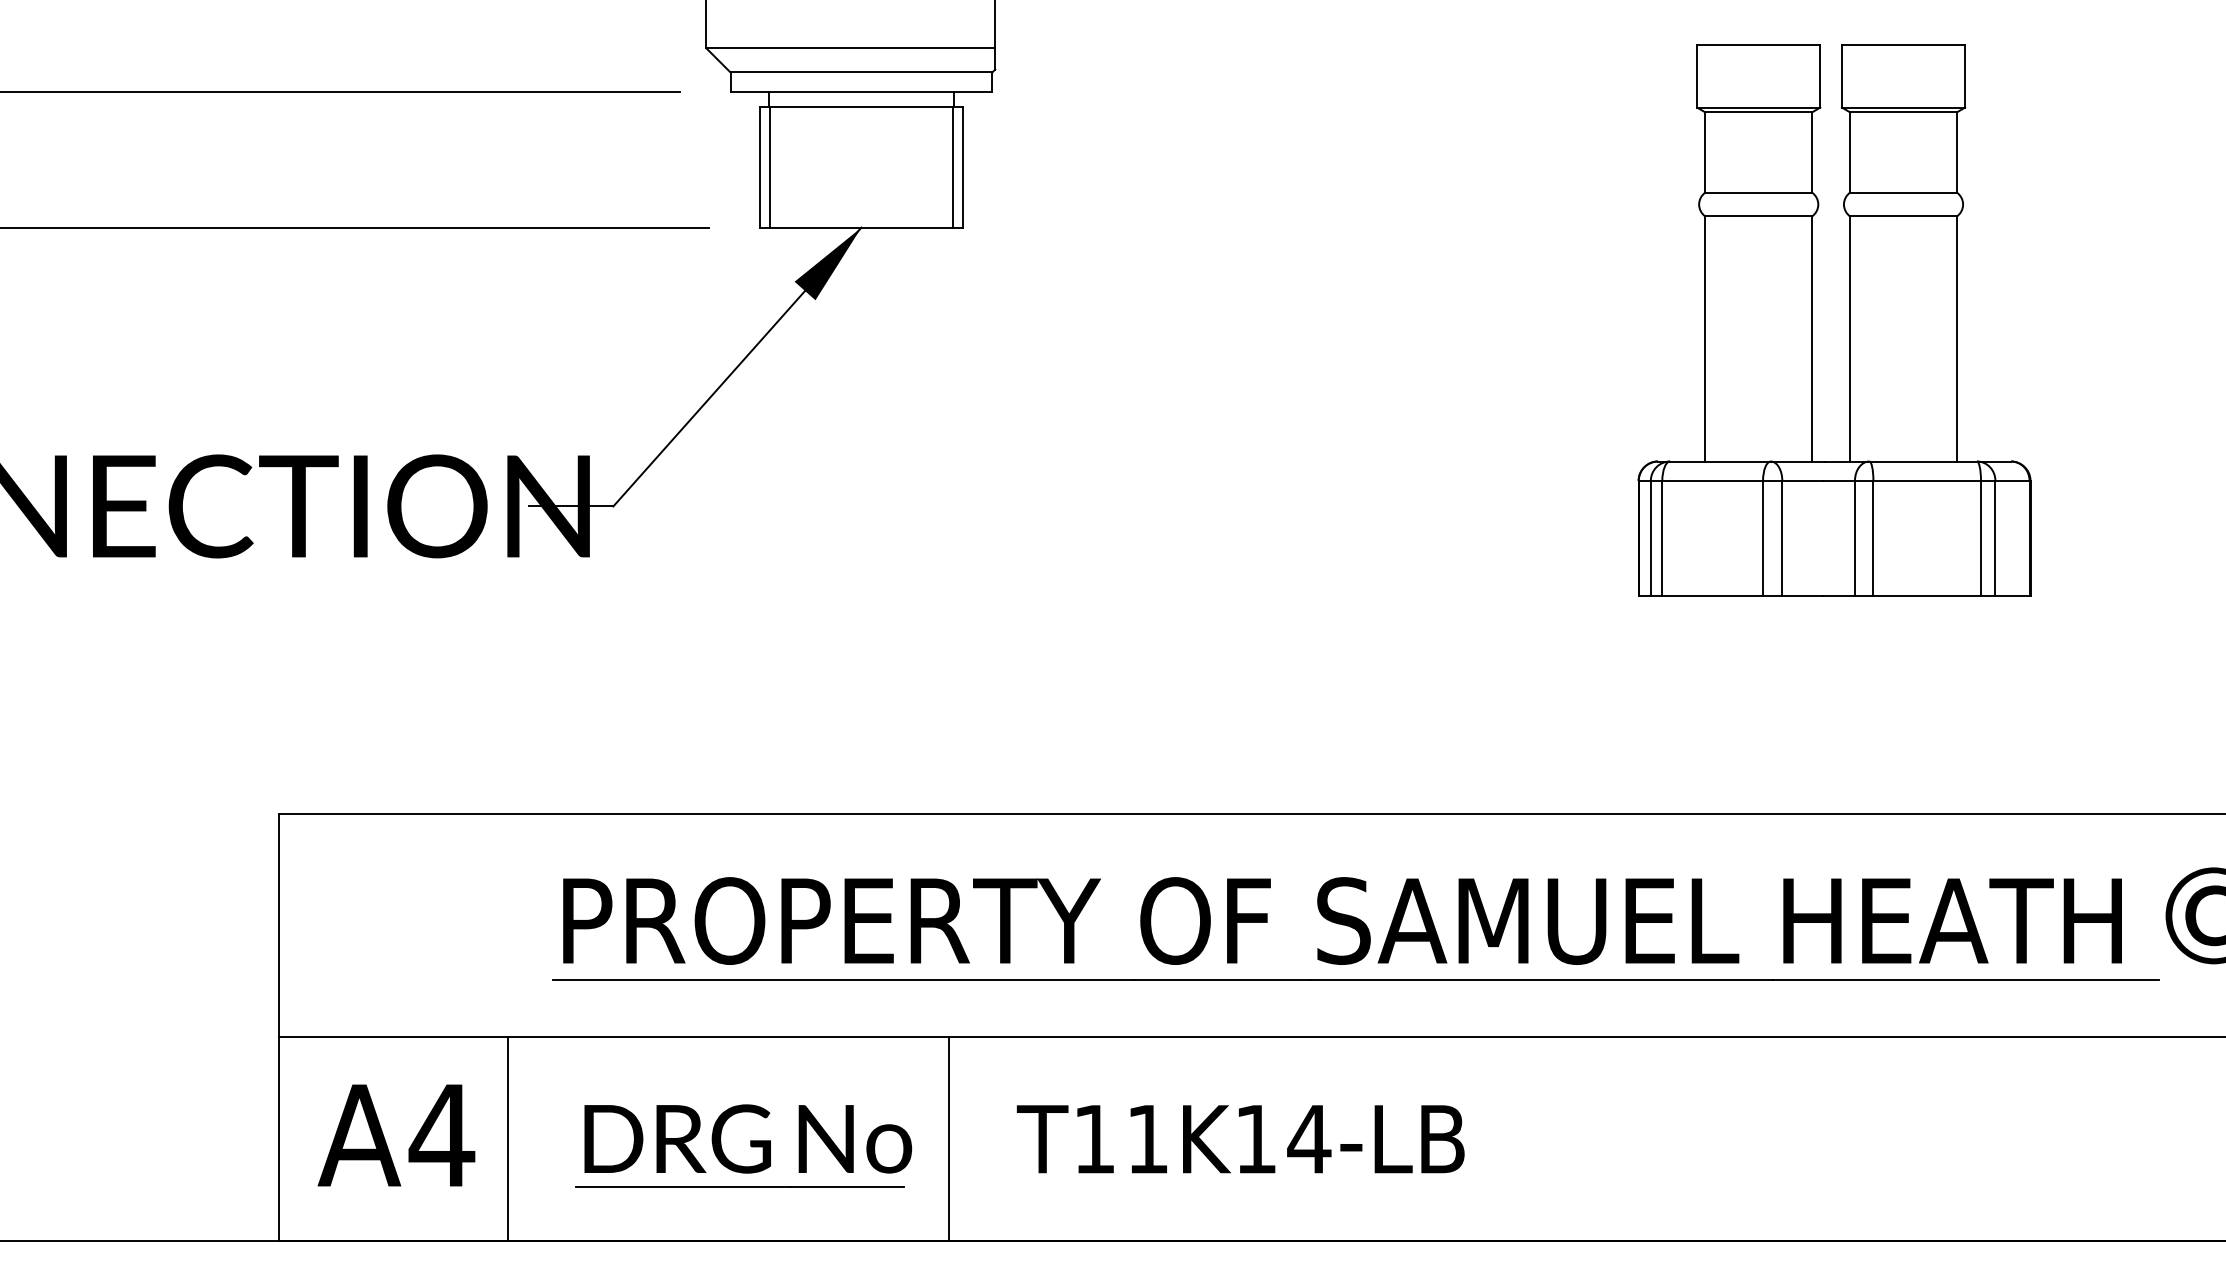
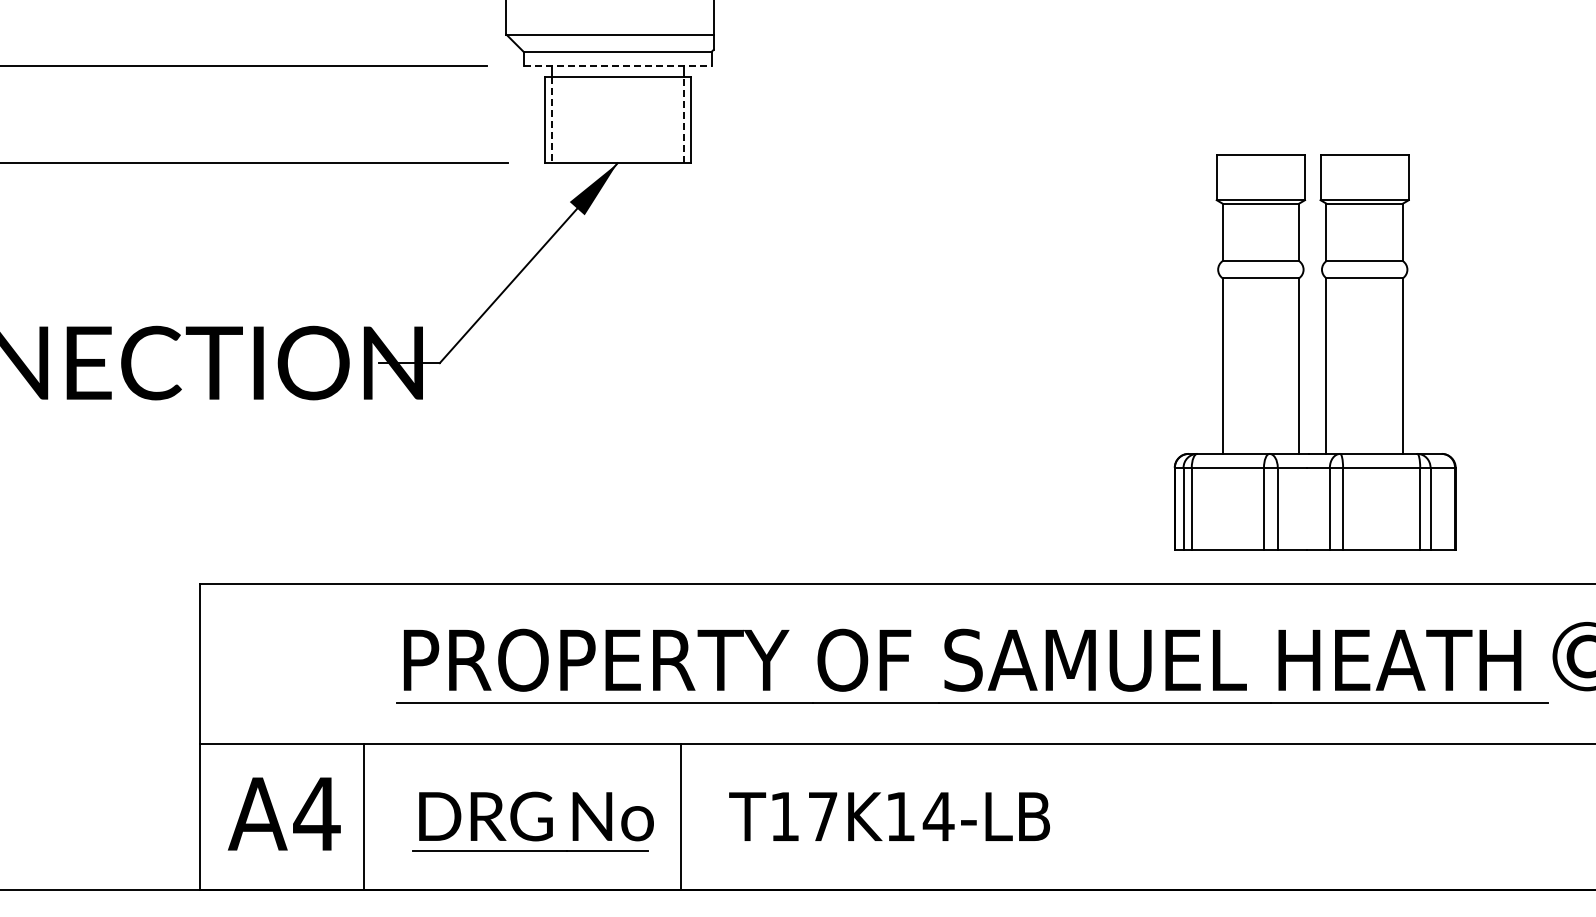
line: (861, 91) -> (617, 65), solid -> dashed
line: (953, 166) -> (683, 119), solid -> dashed
line: (769, 167) -> (551, 120), solid -> dashed
part: (1848, 320) -> (1325, 352), moved
text: (1148, 1138) -> (823, 816), T11K14-LB -> T17K14-LB

